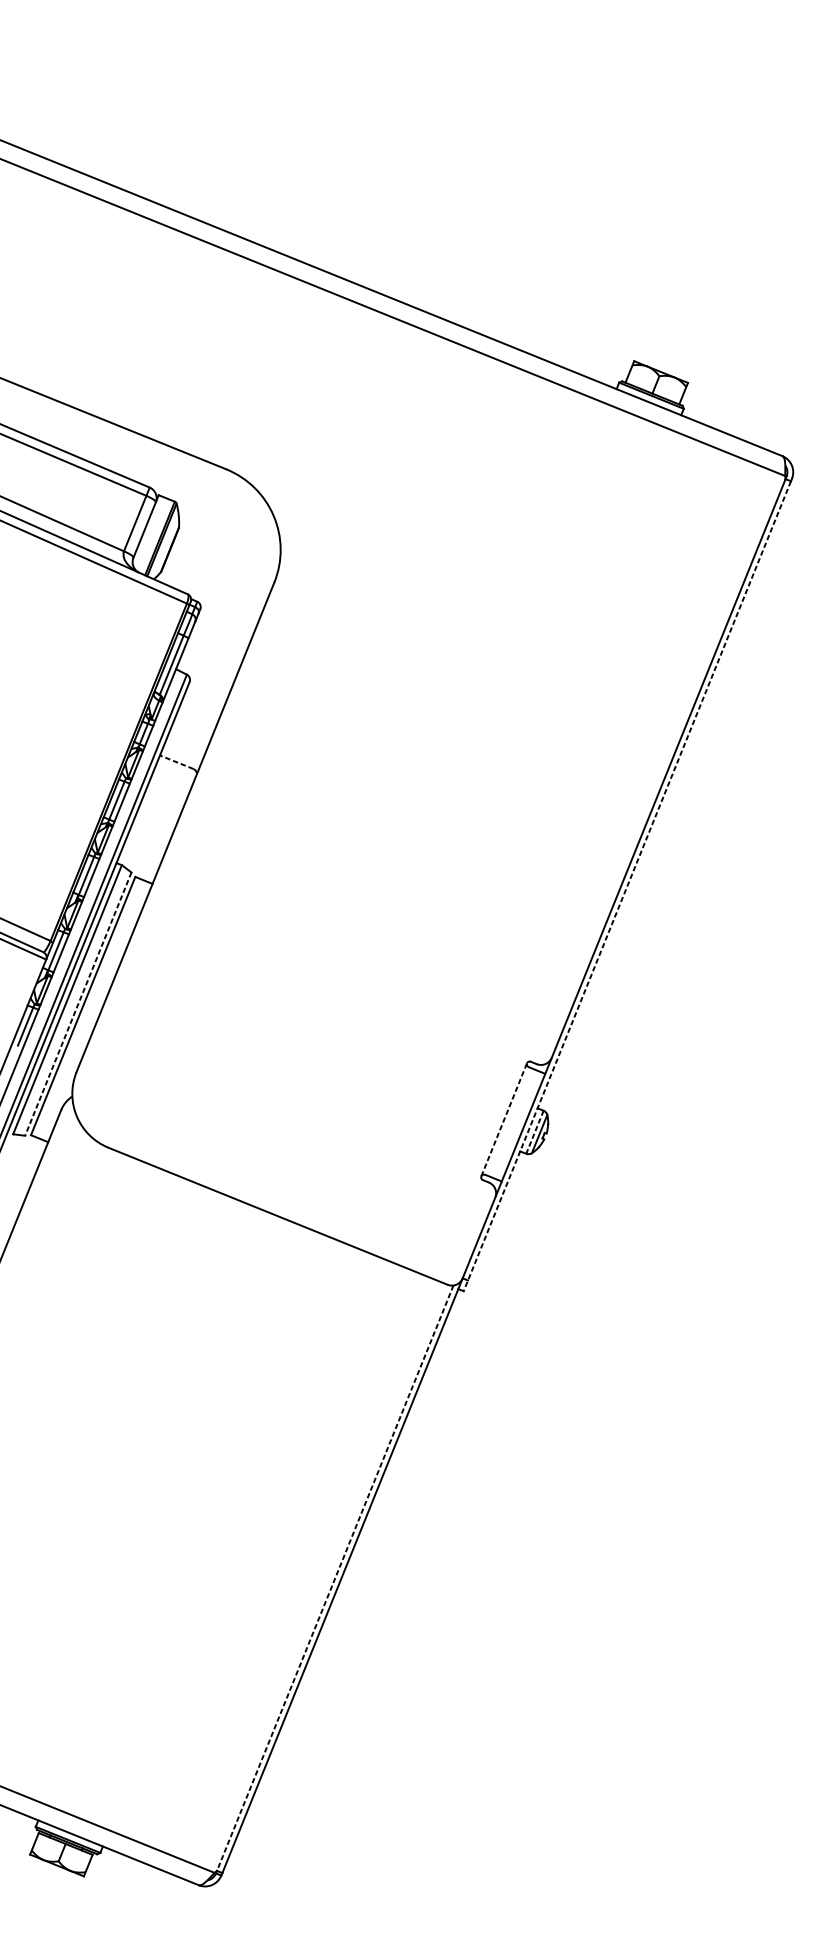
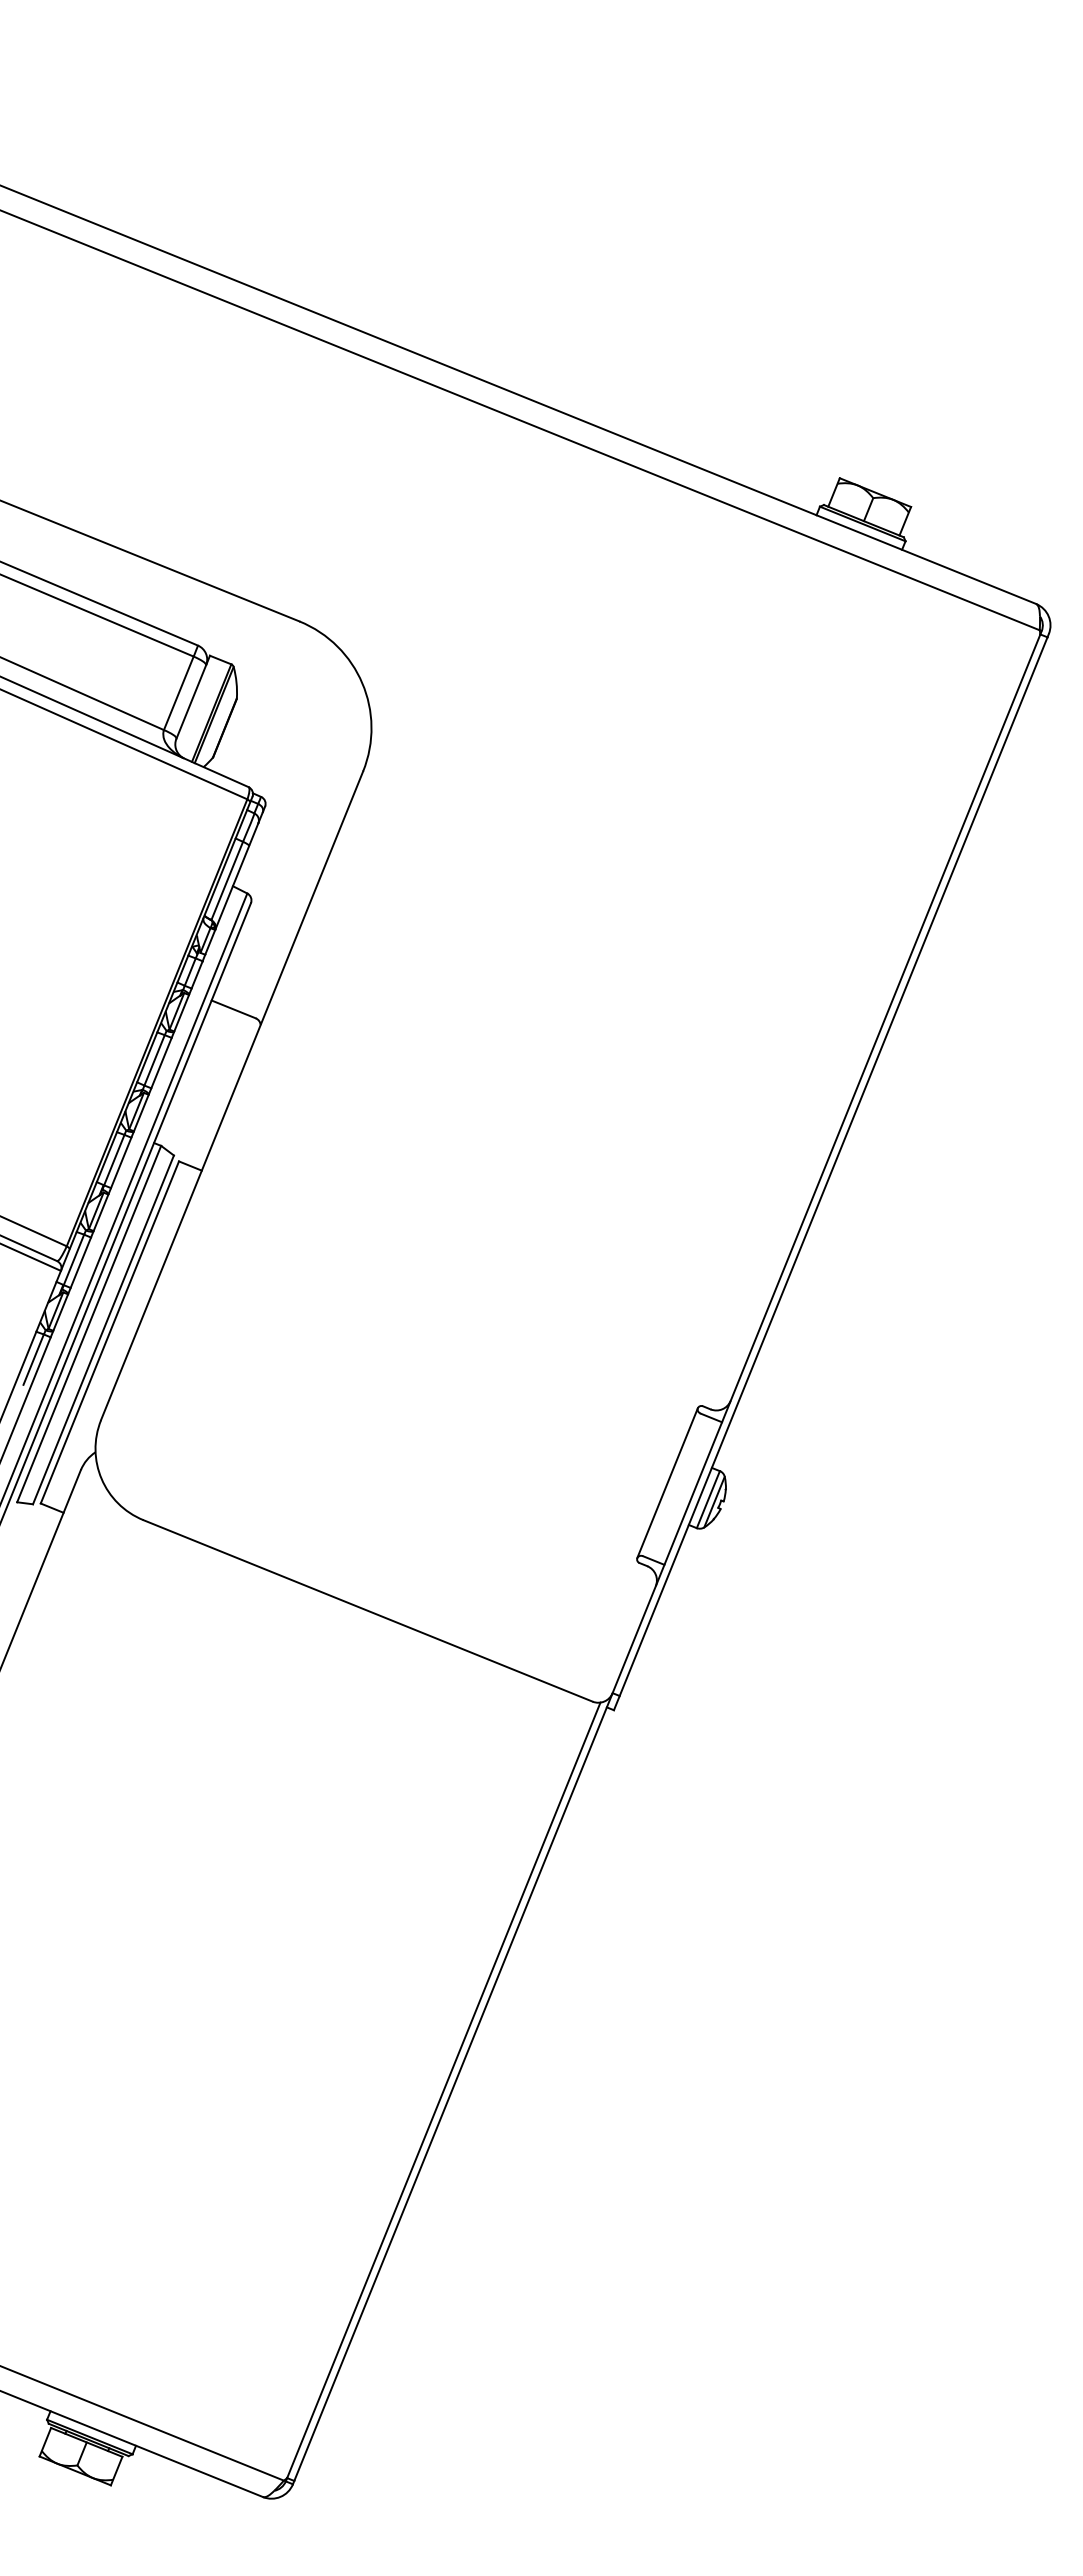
line: (176, 762) -> (233, 1009), dashed -> solid
line: (627, 886) -> (830, 1173), dashed -> solid
line: (78, 1004) -> (103, 1330), dashed -> solid
line: (504, 1120) -> (667, 1483), dashed -> solid
line: (535, 1132) -> (708, 1499), dashed -> solid
line: (335, 1578) -> (443, 2090), dashed -> solid

